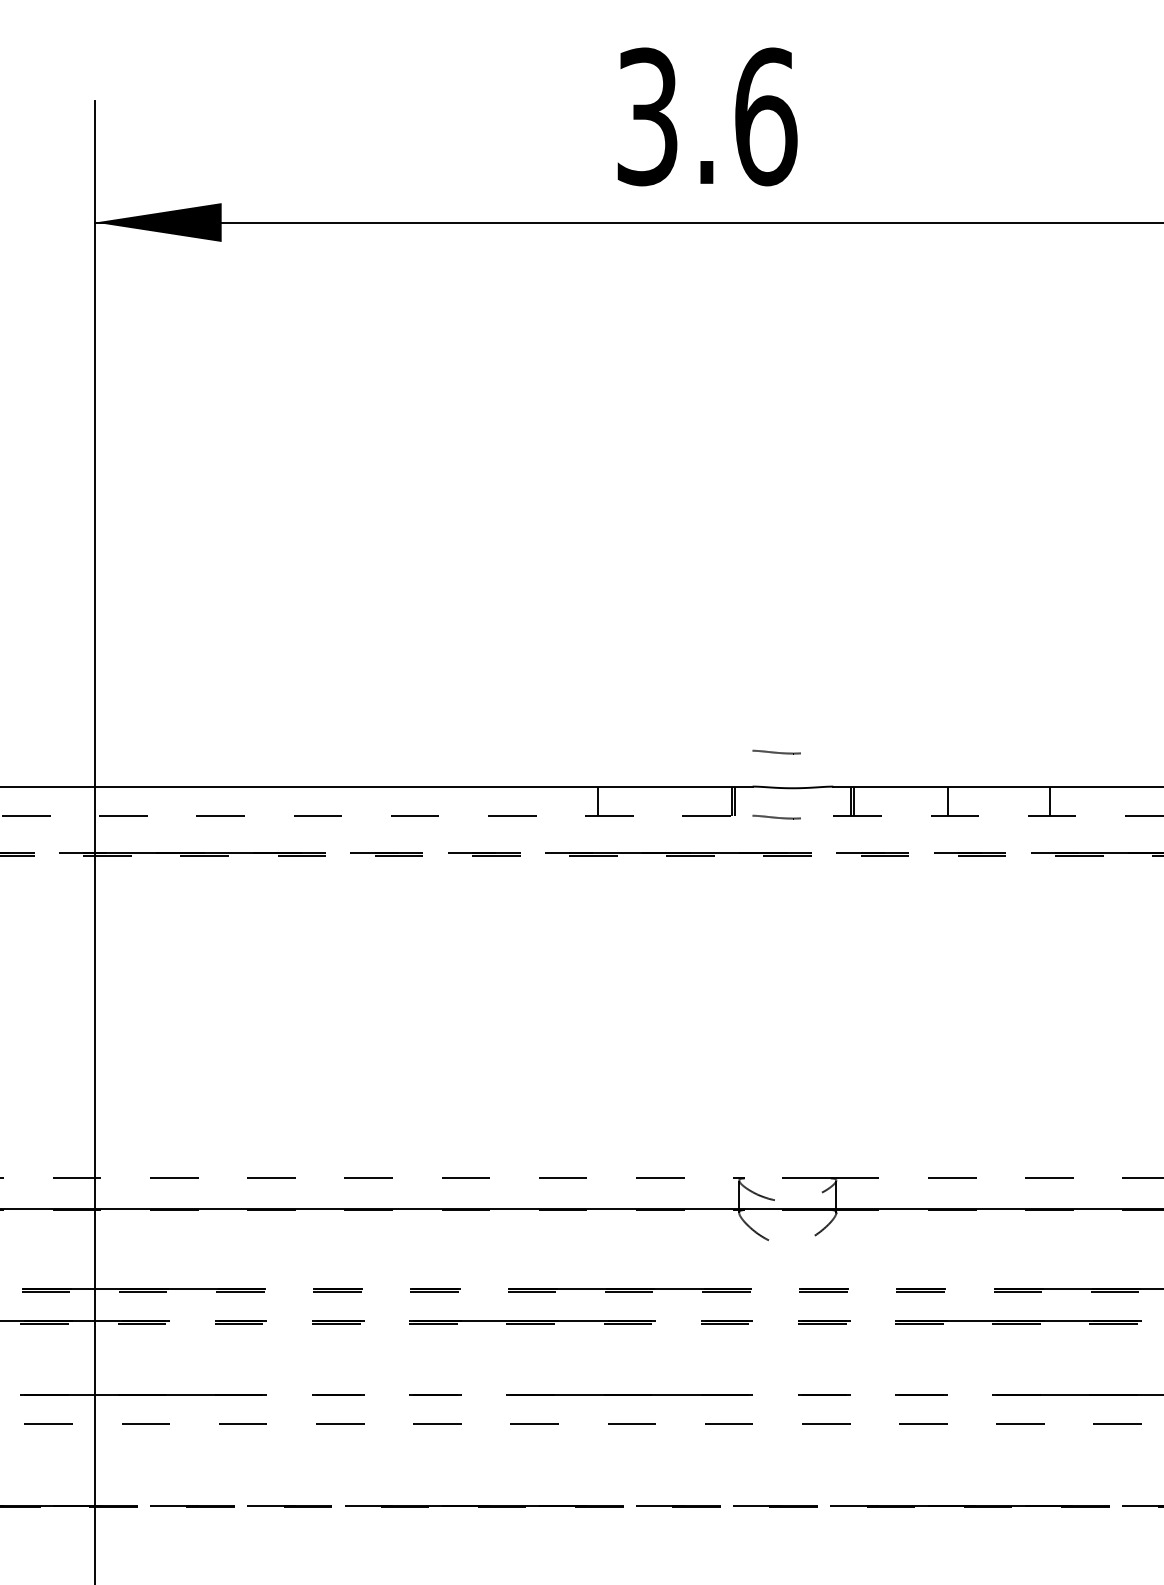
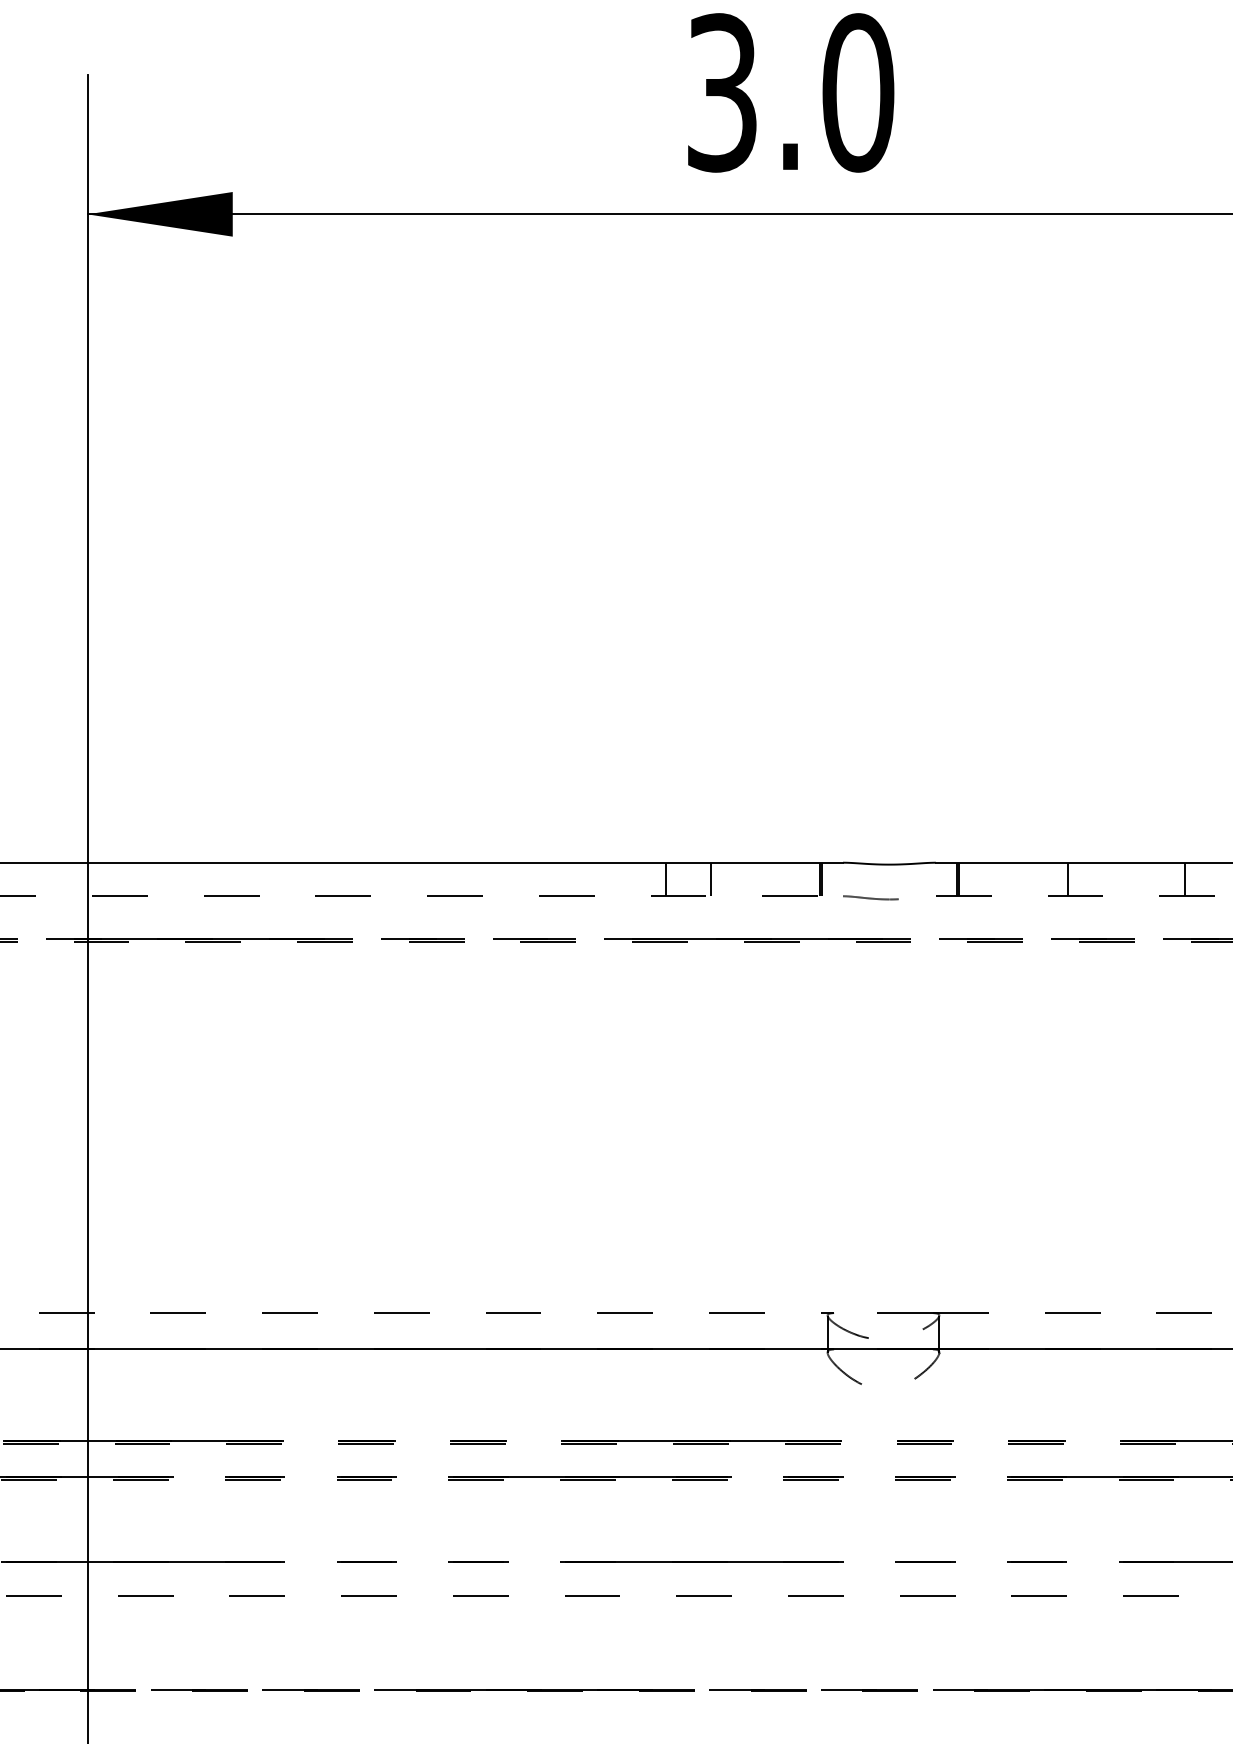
text: (765, 116) -> (857, 92), 3.6 -> 3.0
line: (776, 751) -> (870, 822), removed
line: (637, 800) -> (710, 878), added

